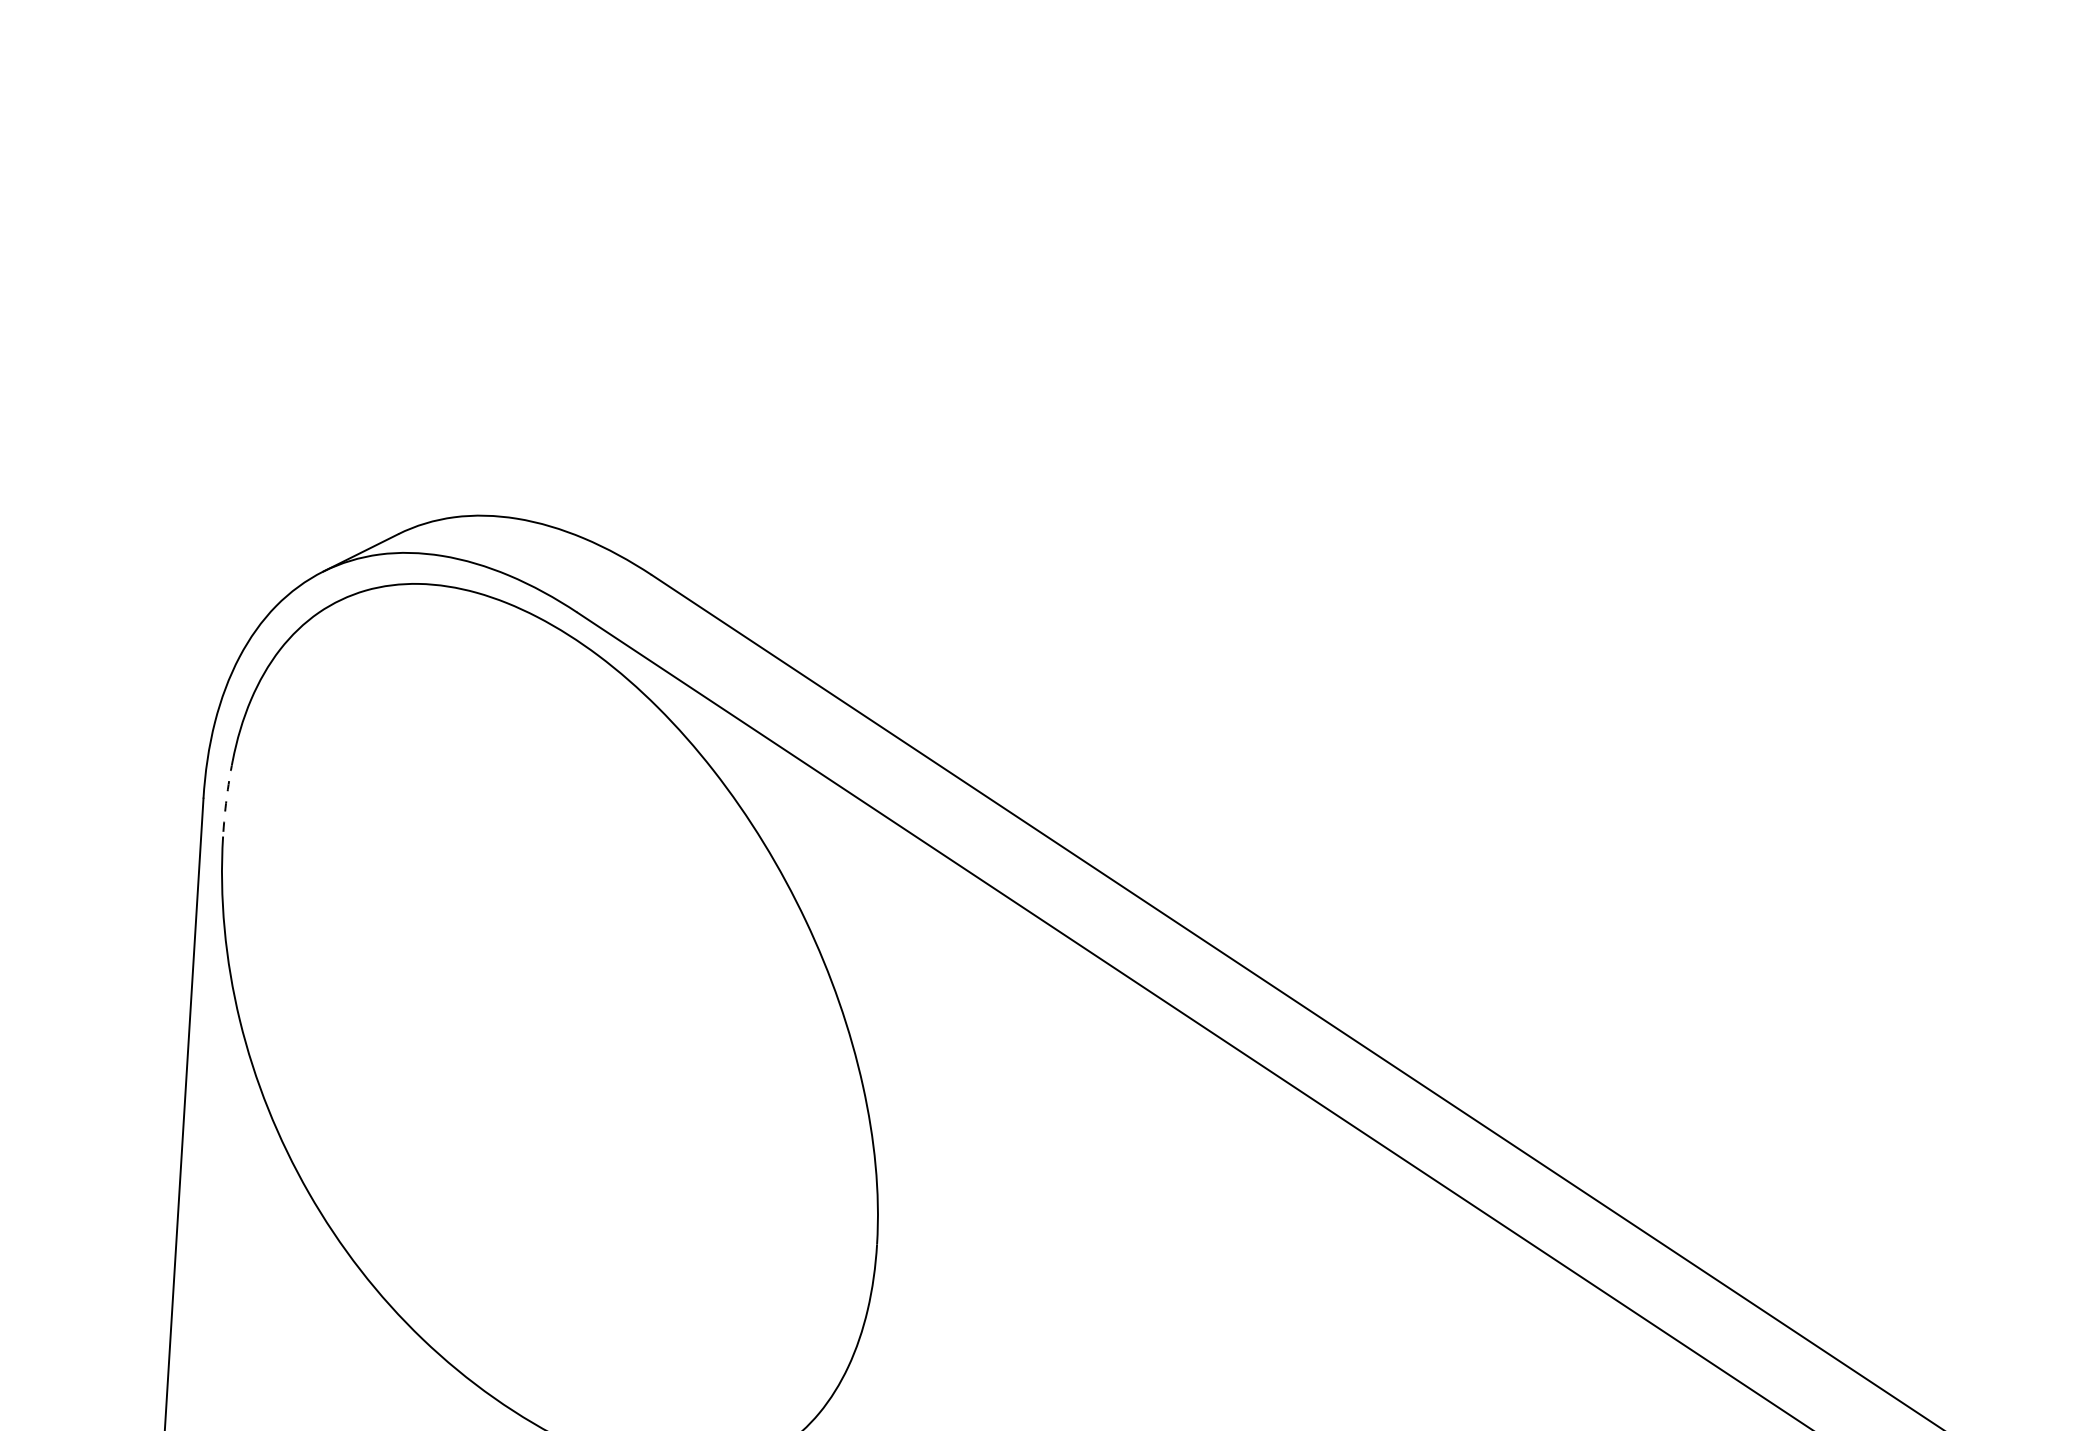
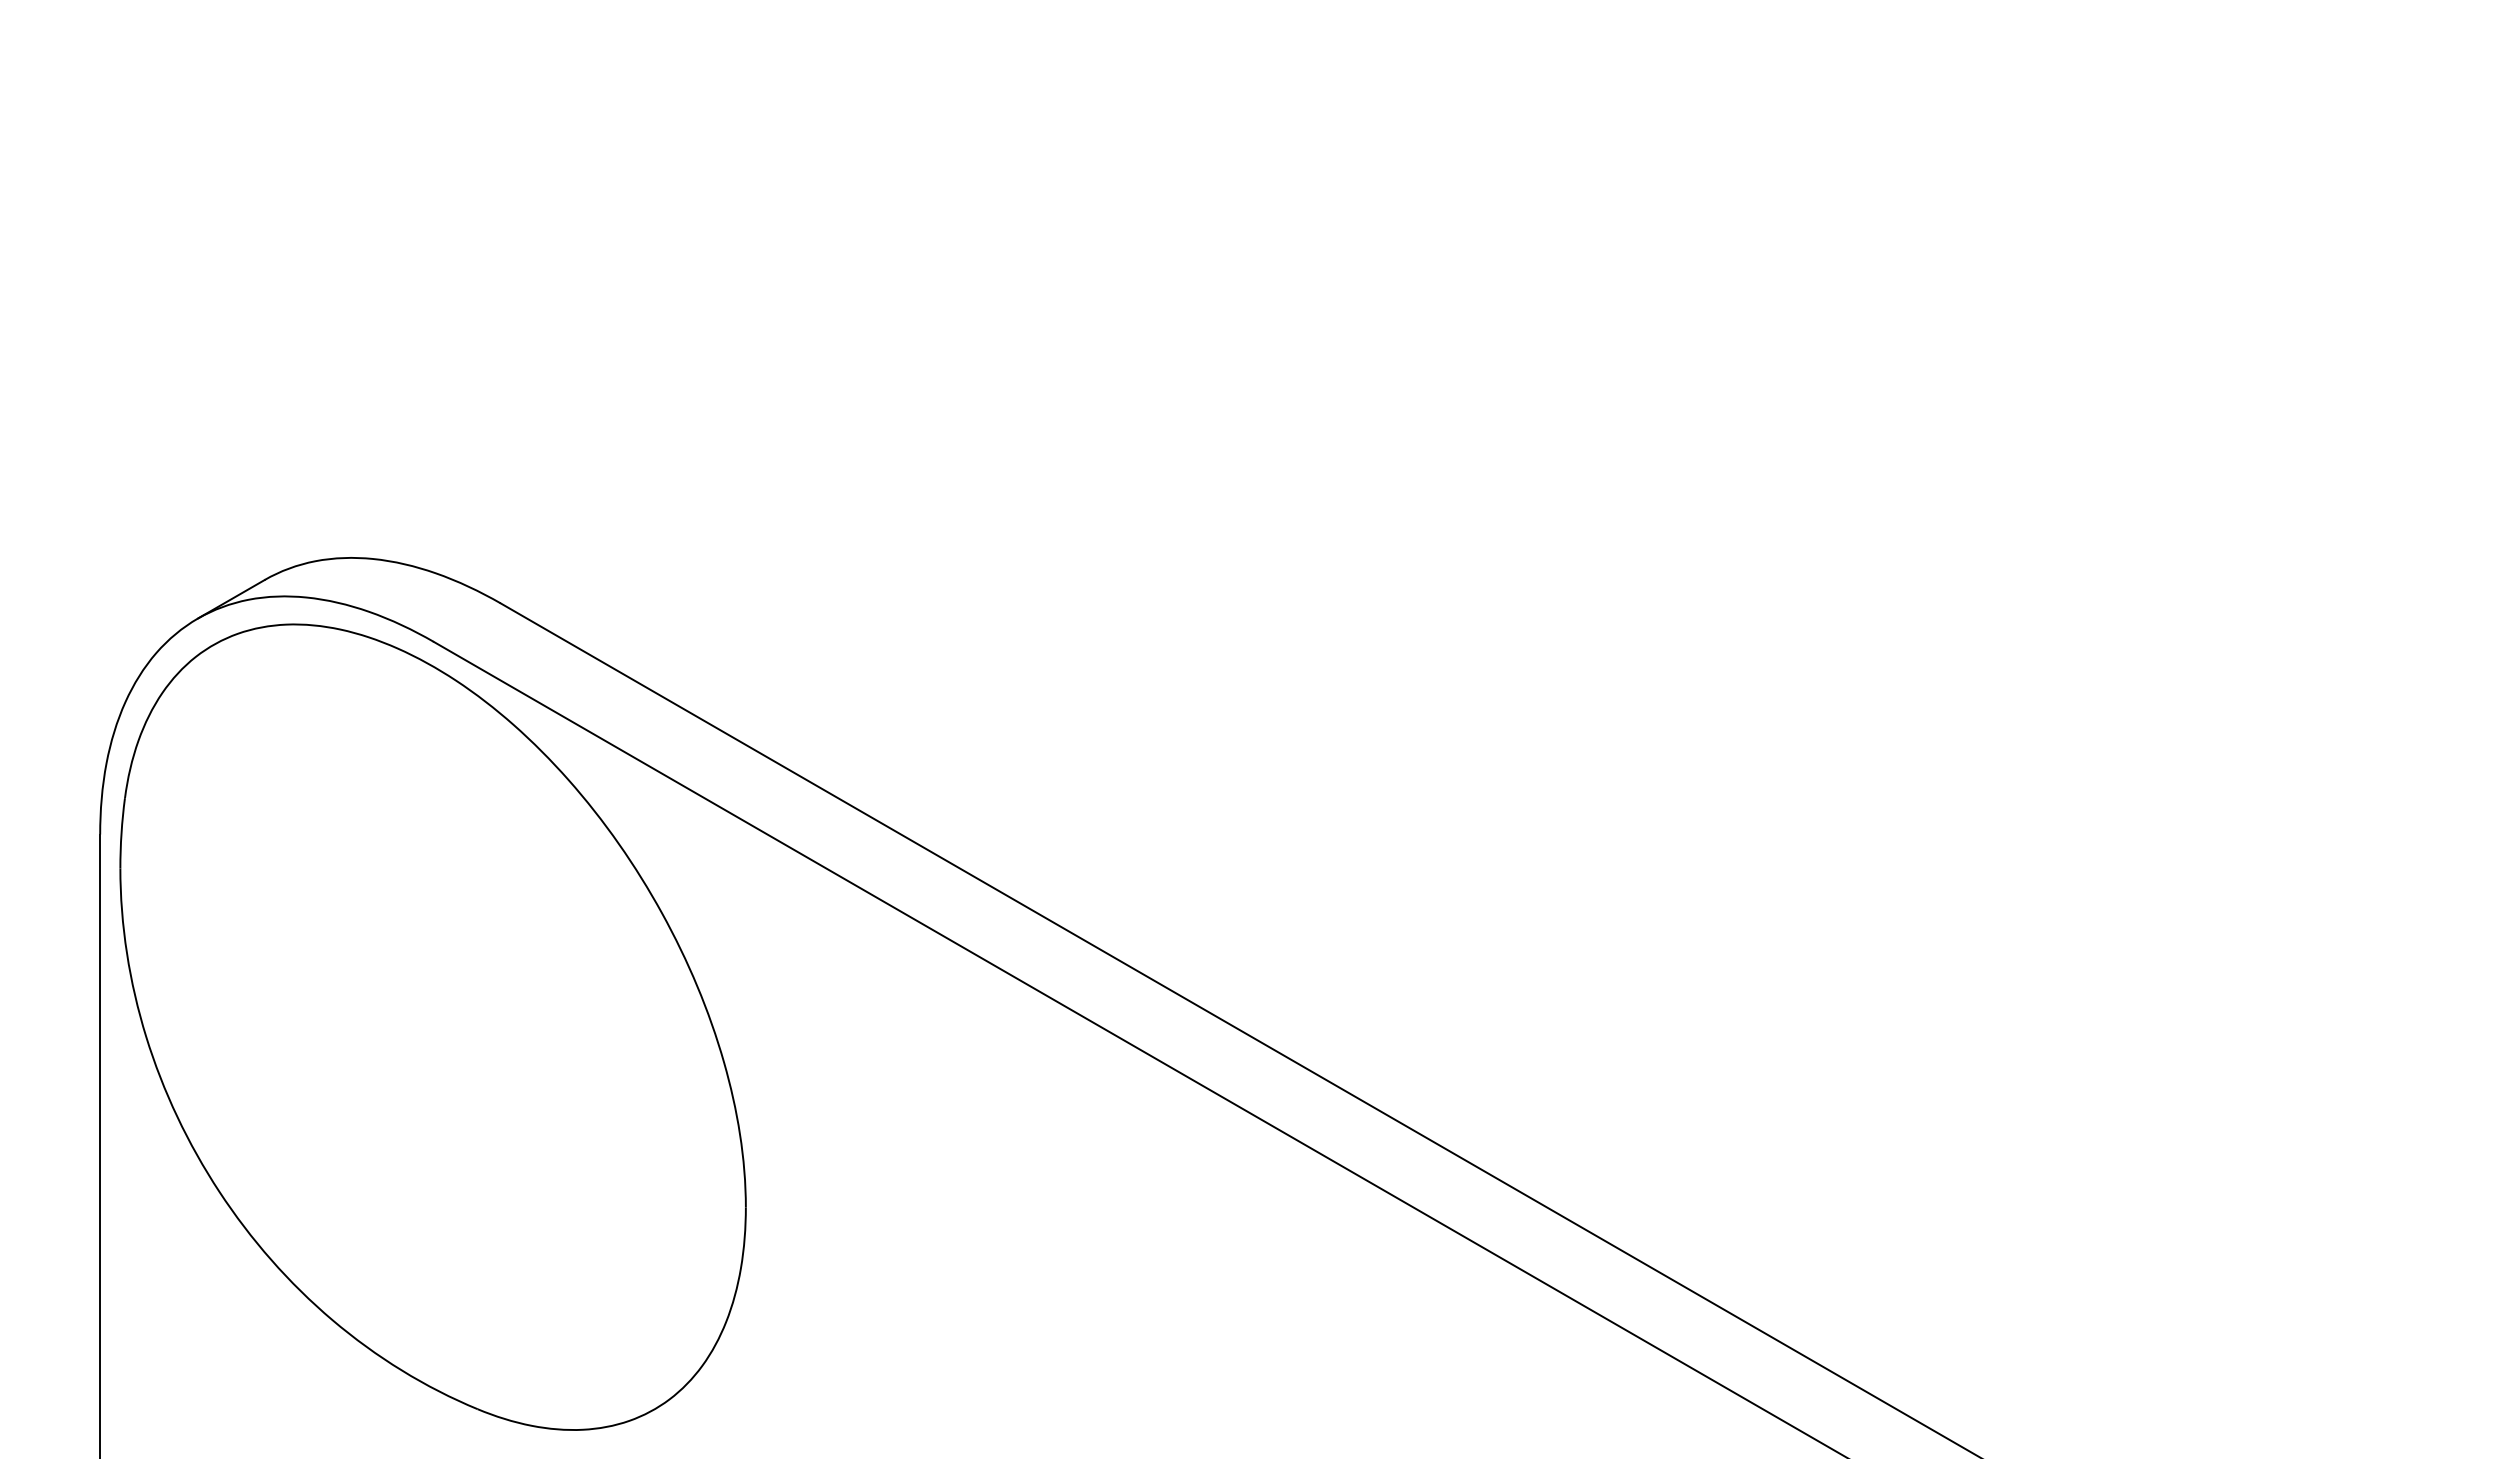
arc: (226, 798) -> (121, 833), dashed -> solid

